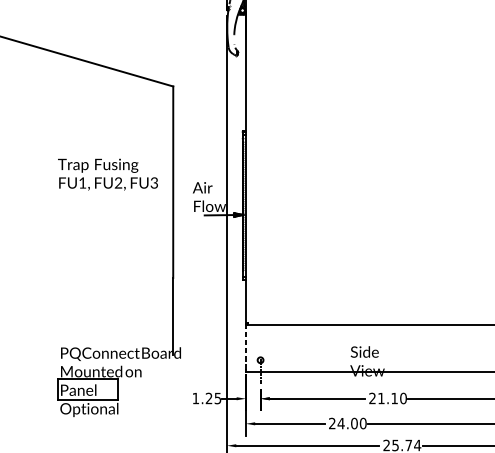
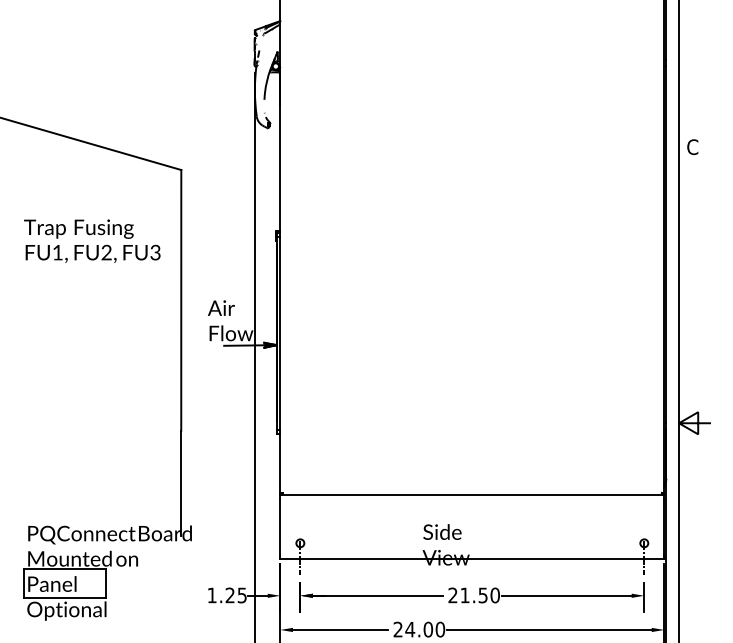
text: (108, 174) -> (92, 240), moved
line: (246, 348) -> (280, 527), dashed -> solid
text: (394, 398) -> (482, 595), 21.10 -> 21.50

